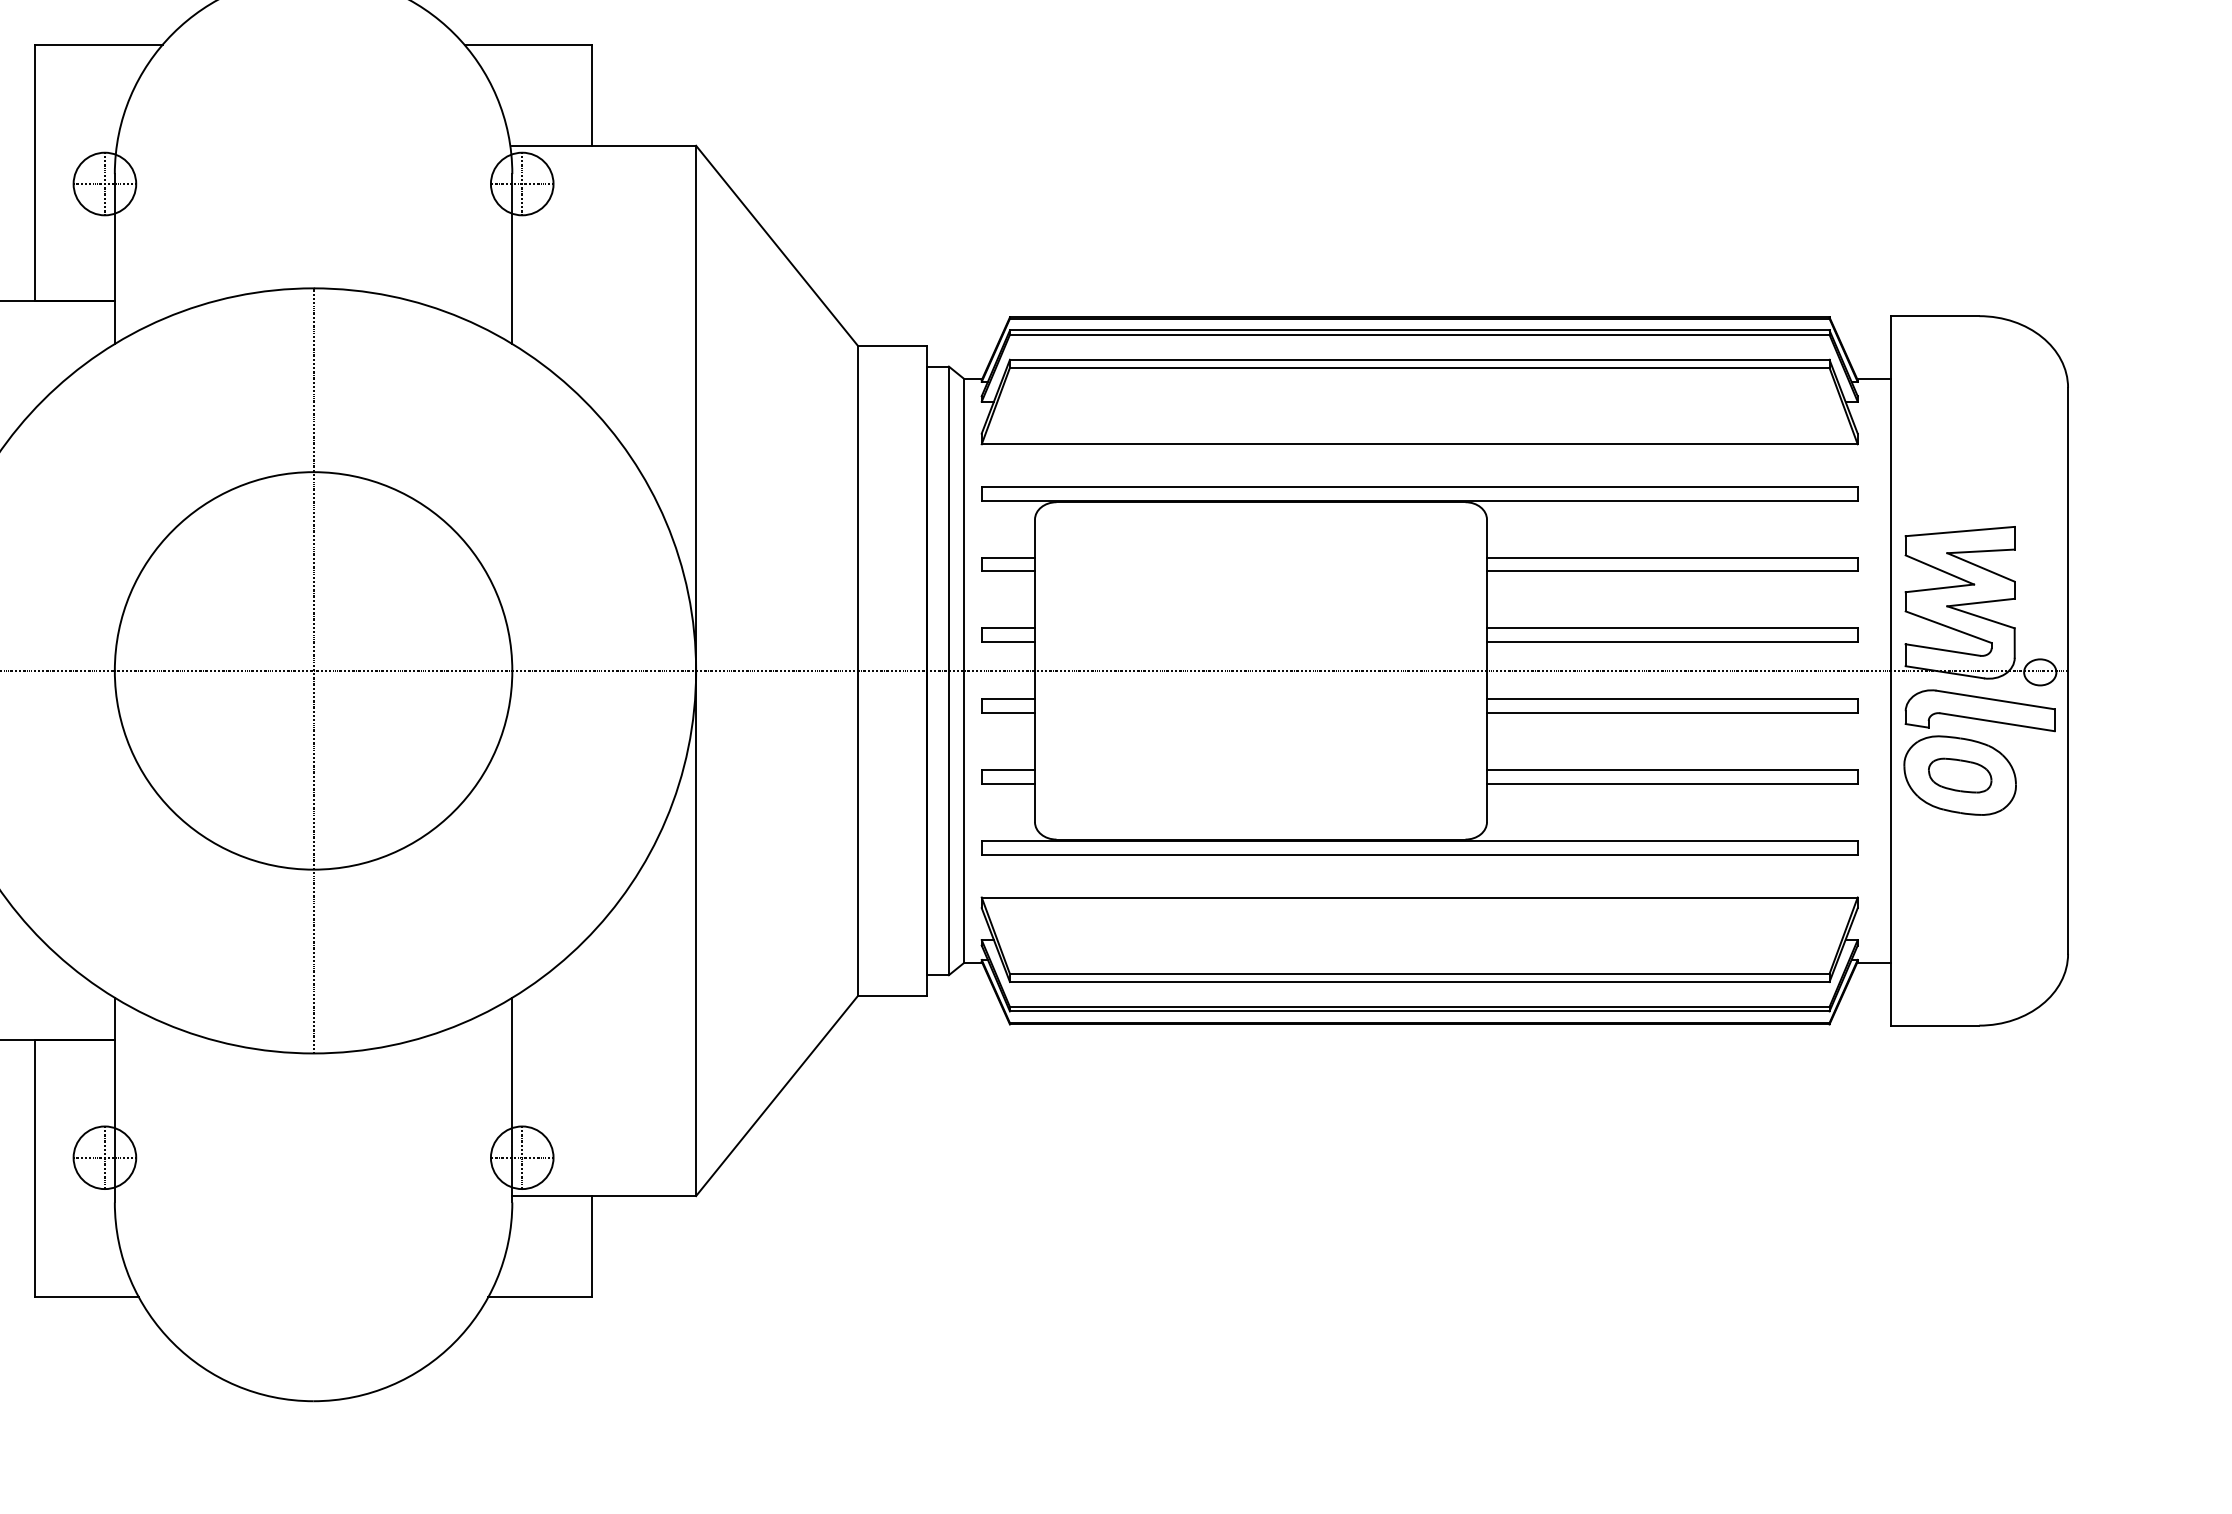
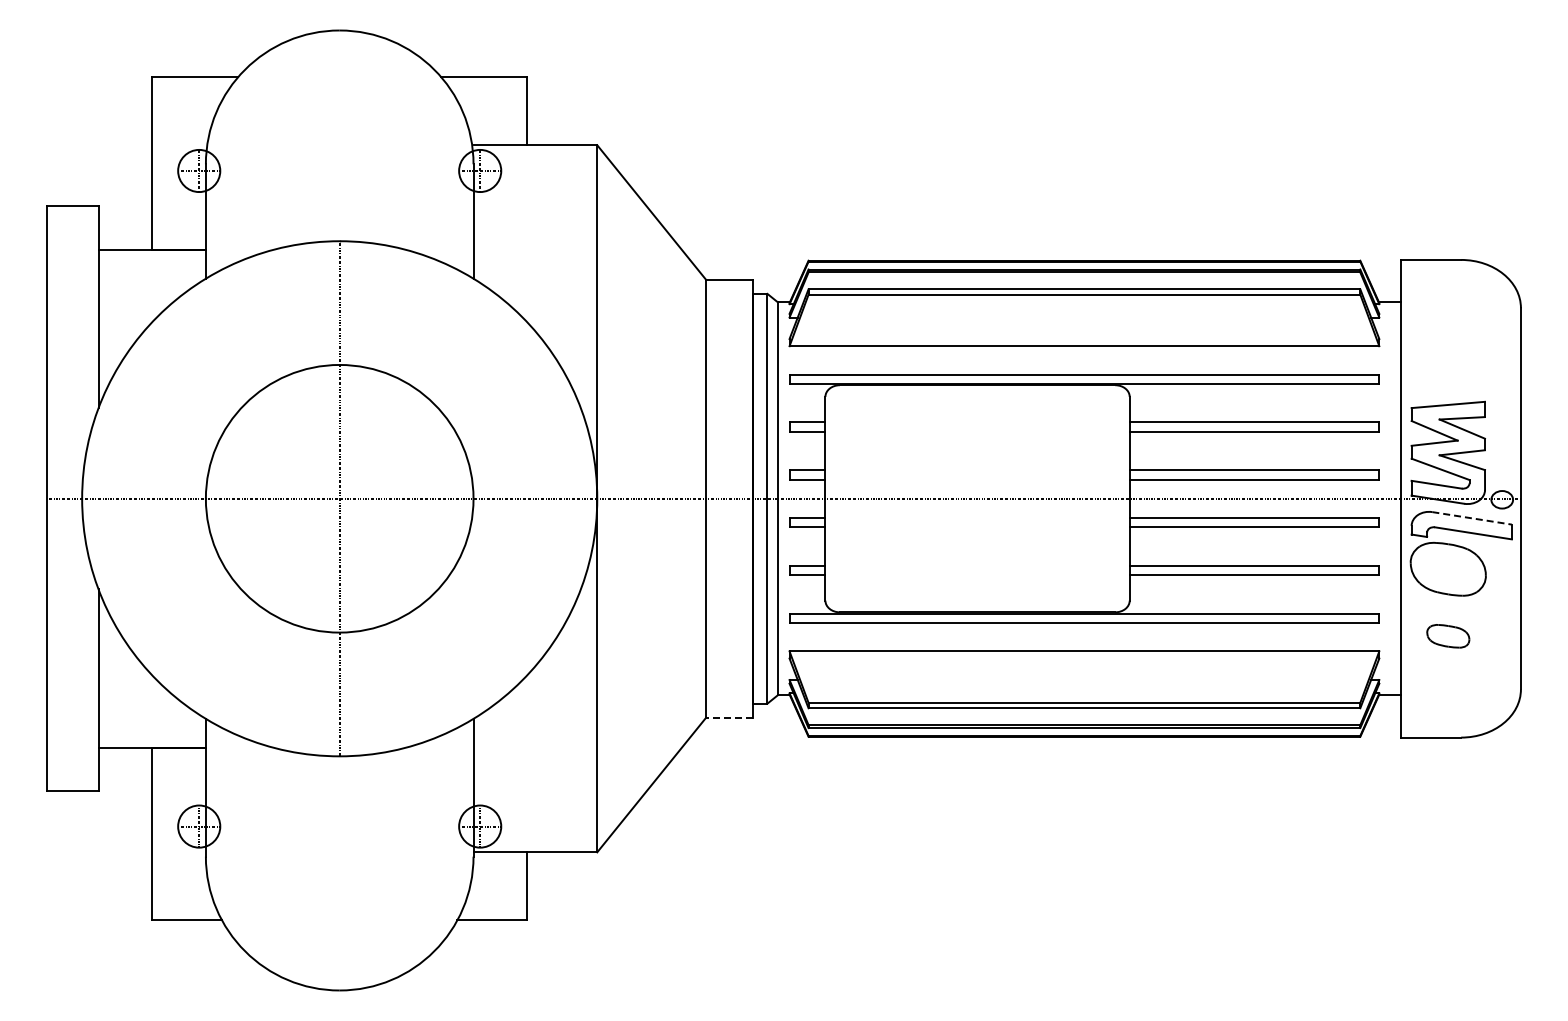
line: (1996, 700) -> (1472, 518), solid -> dashed
part: (1960, 775) -> (1448, 636), moved
line: (892, 995) -> (729, 717), solid -> dashed

